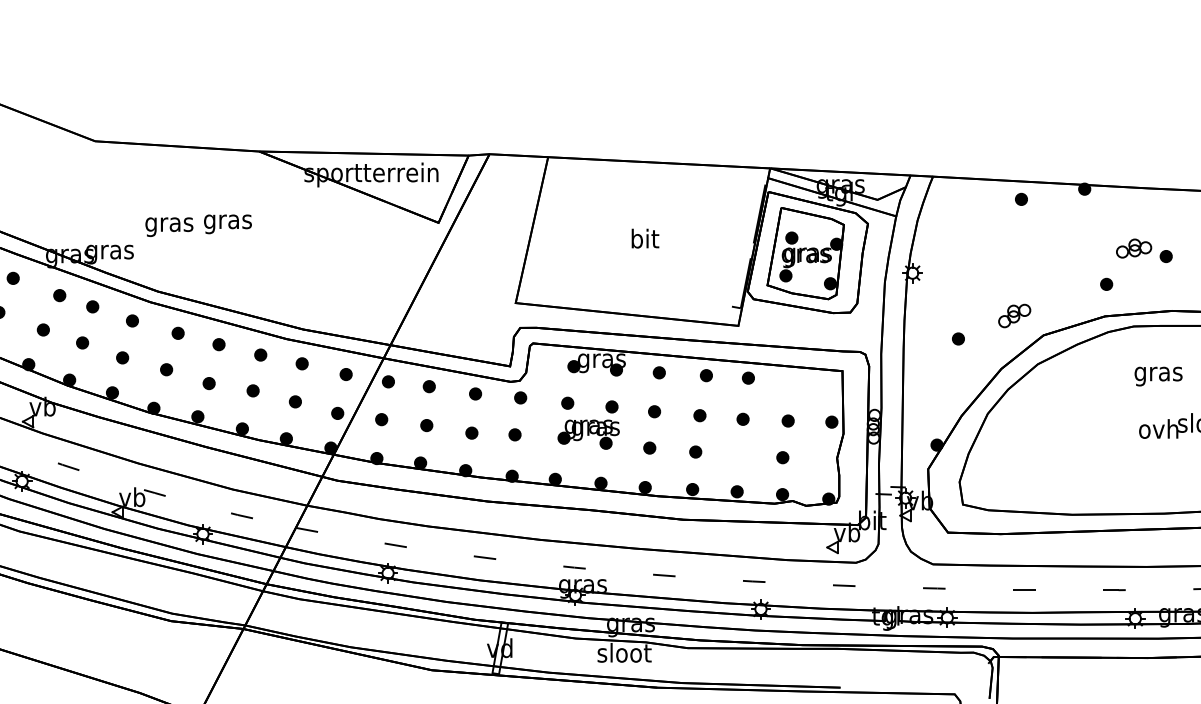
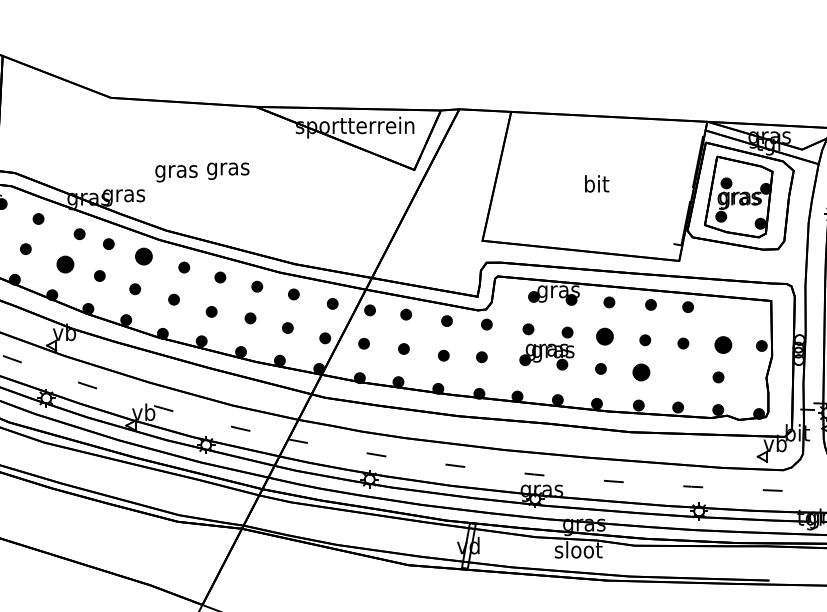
part: (132, 320) -> (143, 256), size x1.6
part: (42, 329) -> (64, 264), size x1.6
part: (654, 411) -> (605, 336), size x1.6
part: (787, 420) -> (722, 344), size x1.6
part: (695, 451) -> (641, 371), size x1.6

